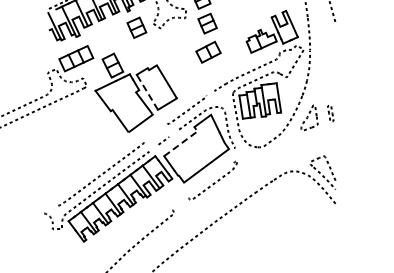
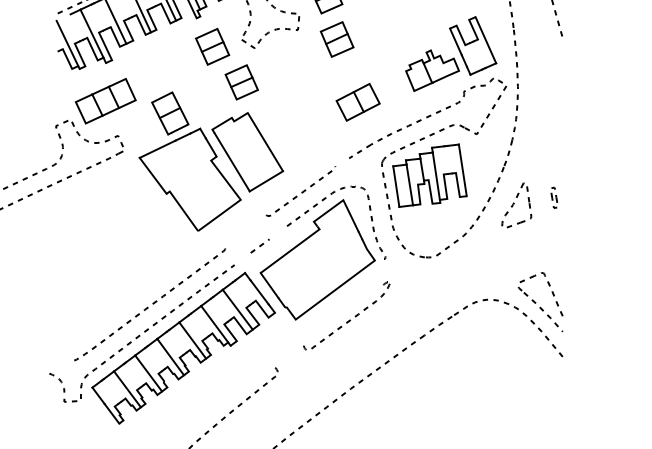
part: (153, 47) -> (241, 81), added
part: (208, 51) -> (358, 100), moved
line: (147, 92) -> (231, 160), dashed -> solid
part: (330, 113) -> (553, 197), size x0.71
line: (182, 142) -> (292, 248), dashed -> solid

